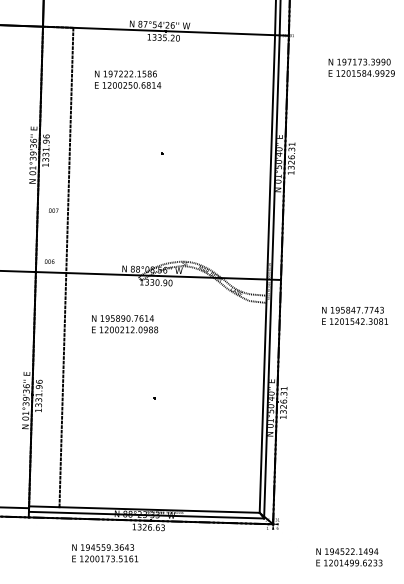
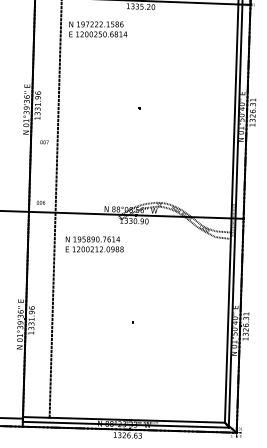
text: (128, 79) -> (98, 29), moved
text: (53, 210) -> (44, 142), moved
text: (125, 324) -> (95, 244), moved

